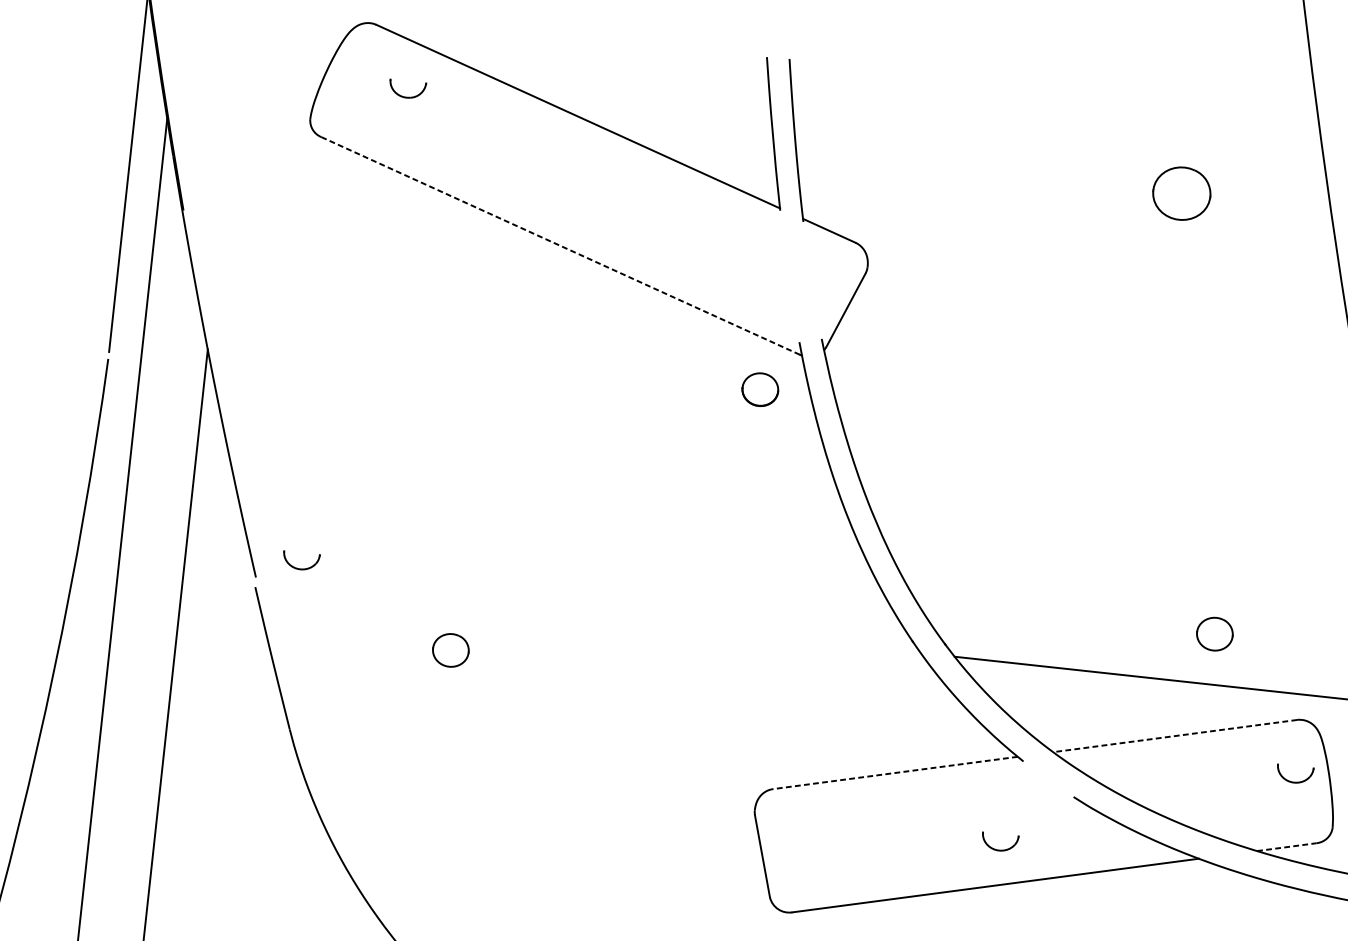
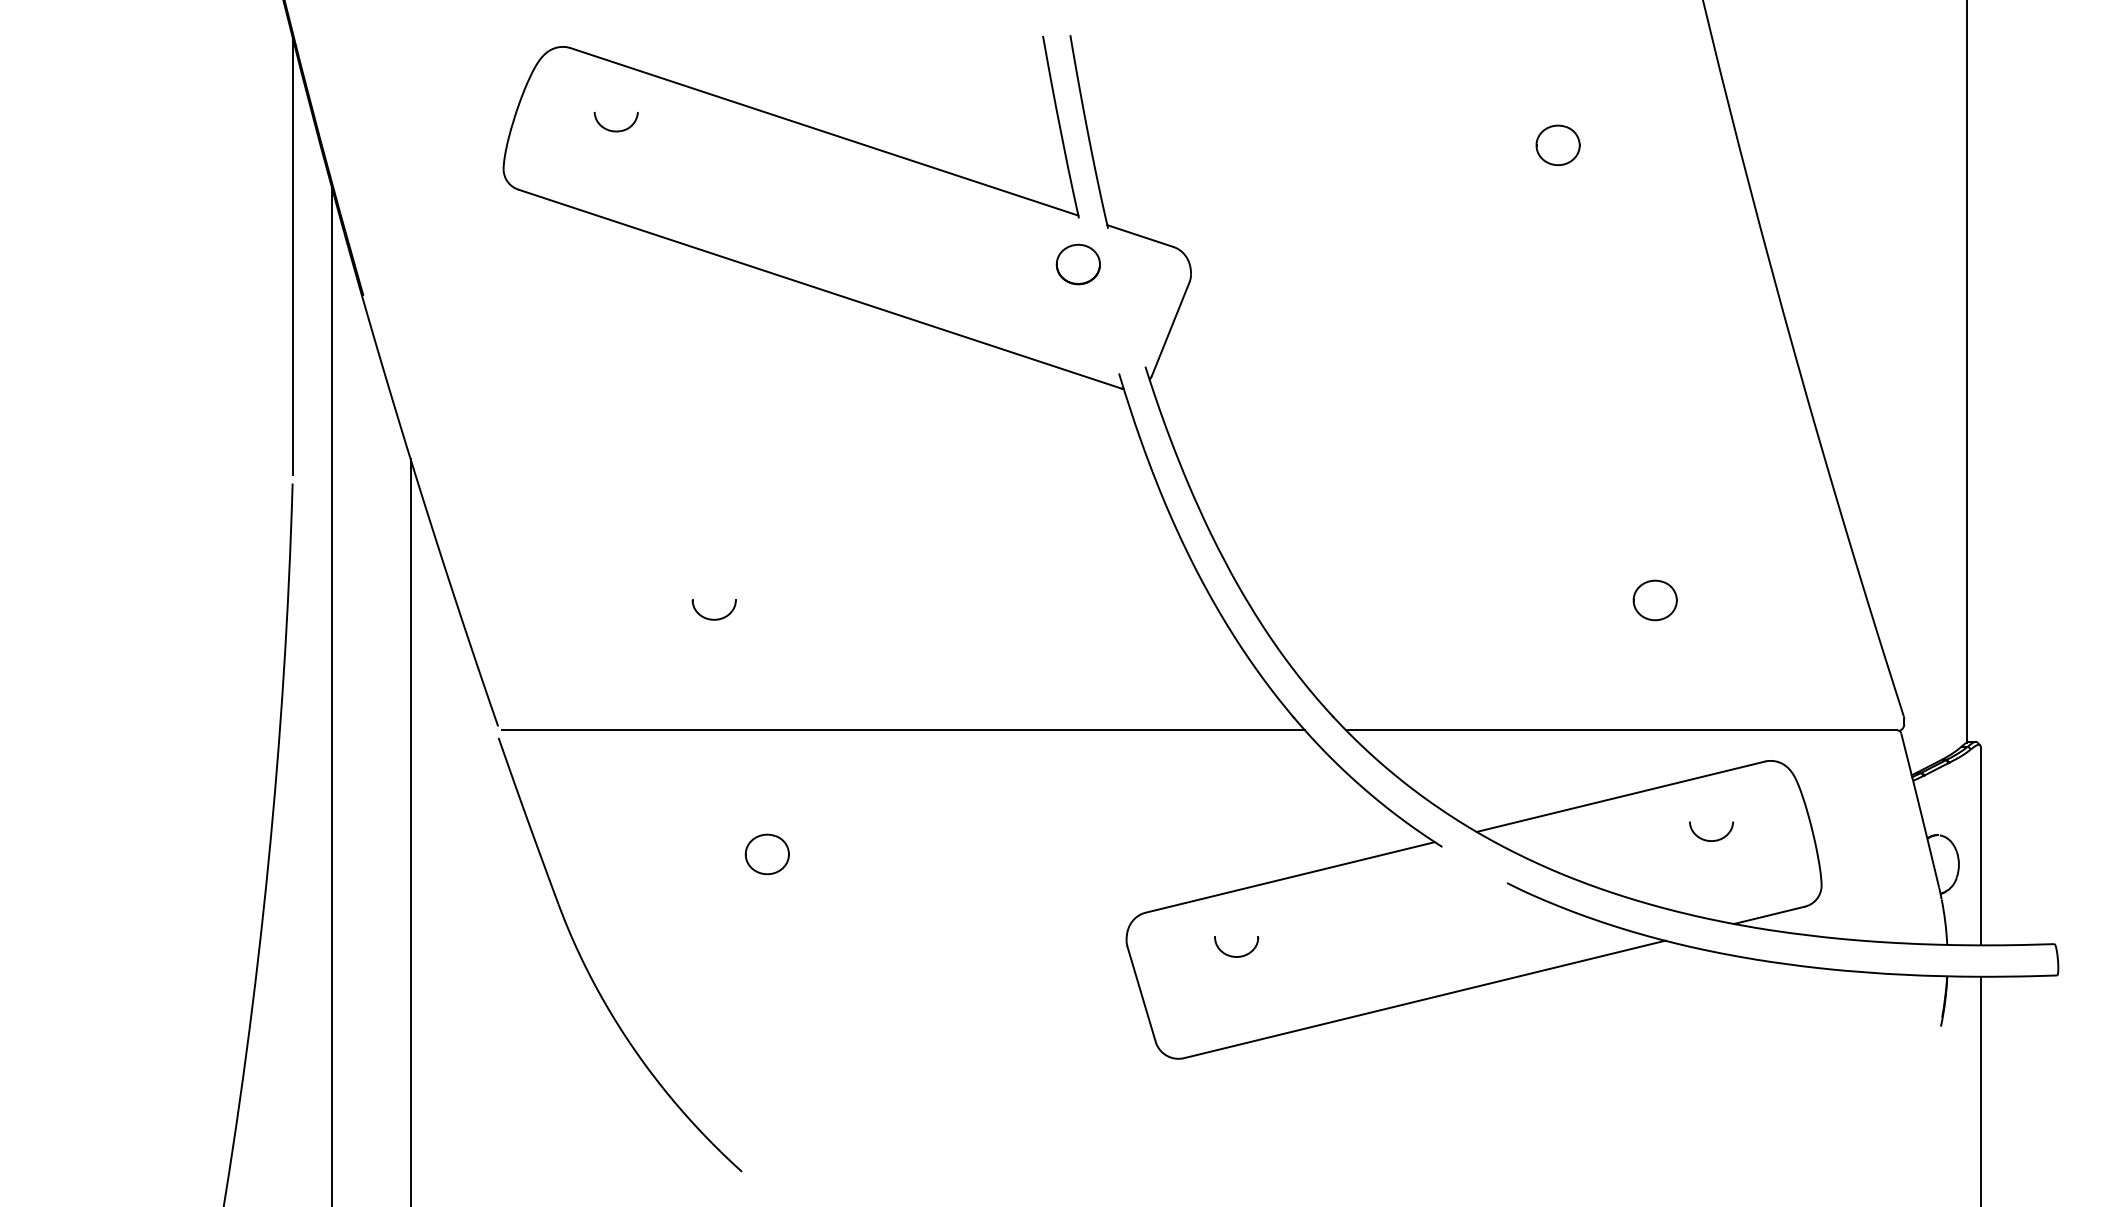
part: (1181, 192) -> (1557, 144), size x0.62
line: (560, 246) -> (820, 289), dashed -> solid
part: (759, 389) -> (1077, 264), moved
part: (299, 568) -> (713, 618), moved
line: (589, 617) -> (903, 730), added
part: (1214, 634) -> (1654, 600), moved
part: (450, 650) -> (766, 854), moved
line: (1174, 735) -> (1620, 796), dashed -> solid
line: (895, 773) -> (1290, 877), dashed -> solid
part: (1290, 780) -> (1707, 839), moved
line: (1287, 847) -> (1769, 915), dashed -> solid
part: (996, 849) -> (1233, 955), moved

